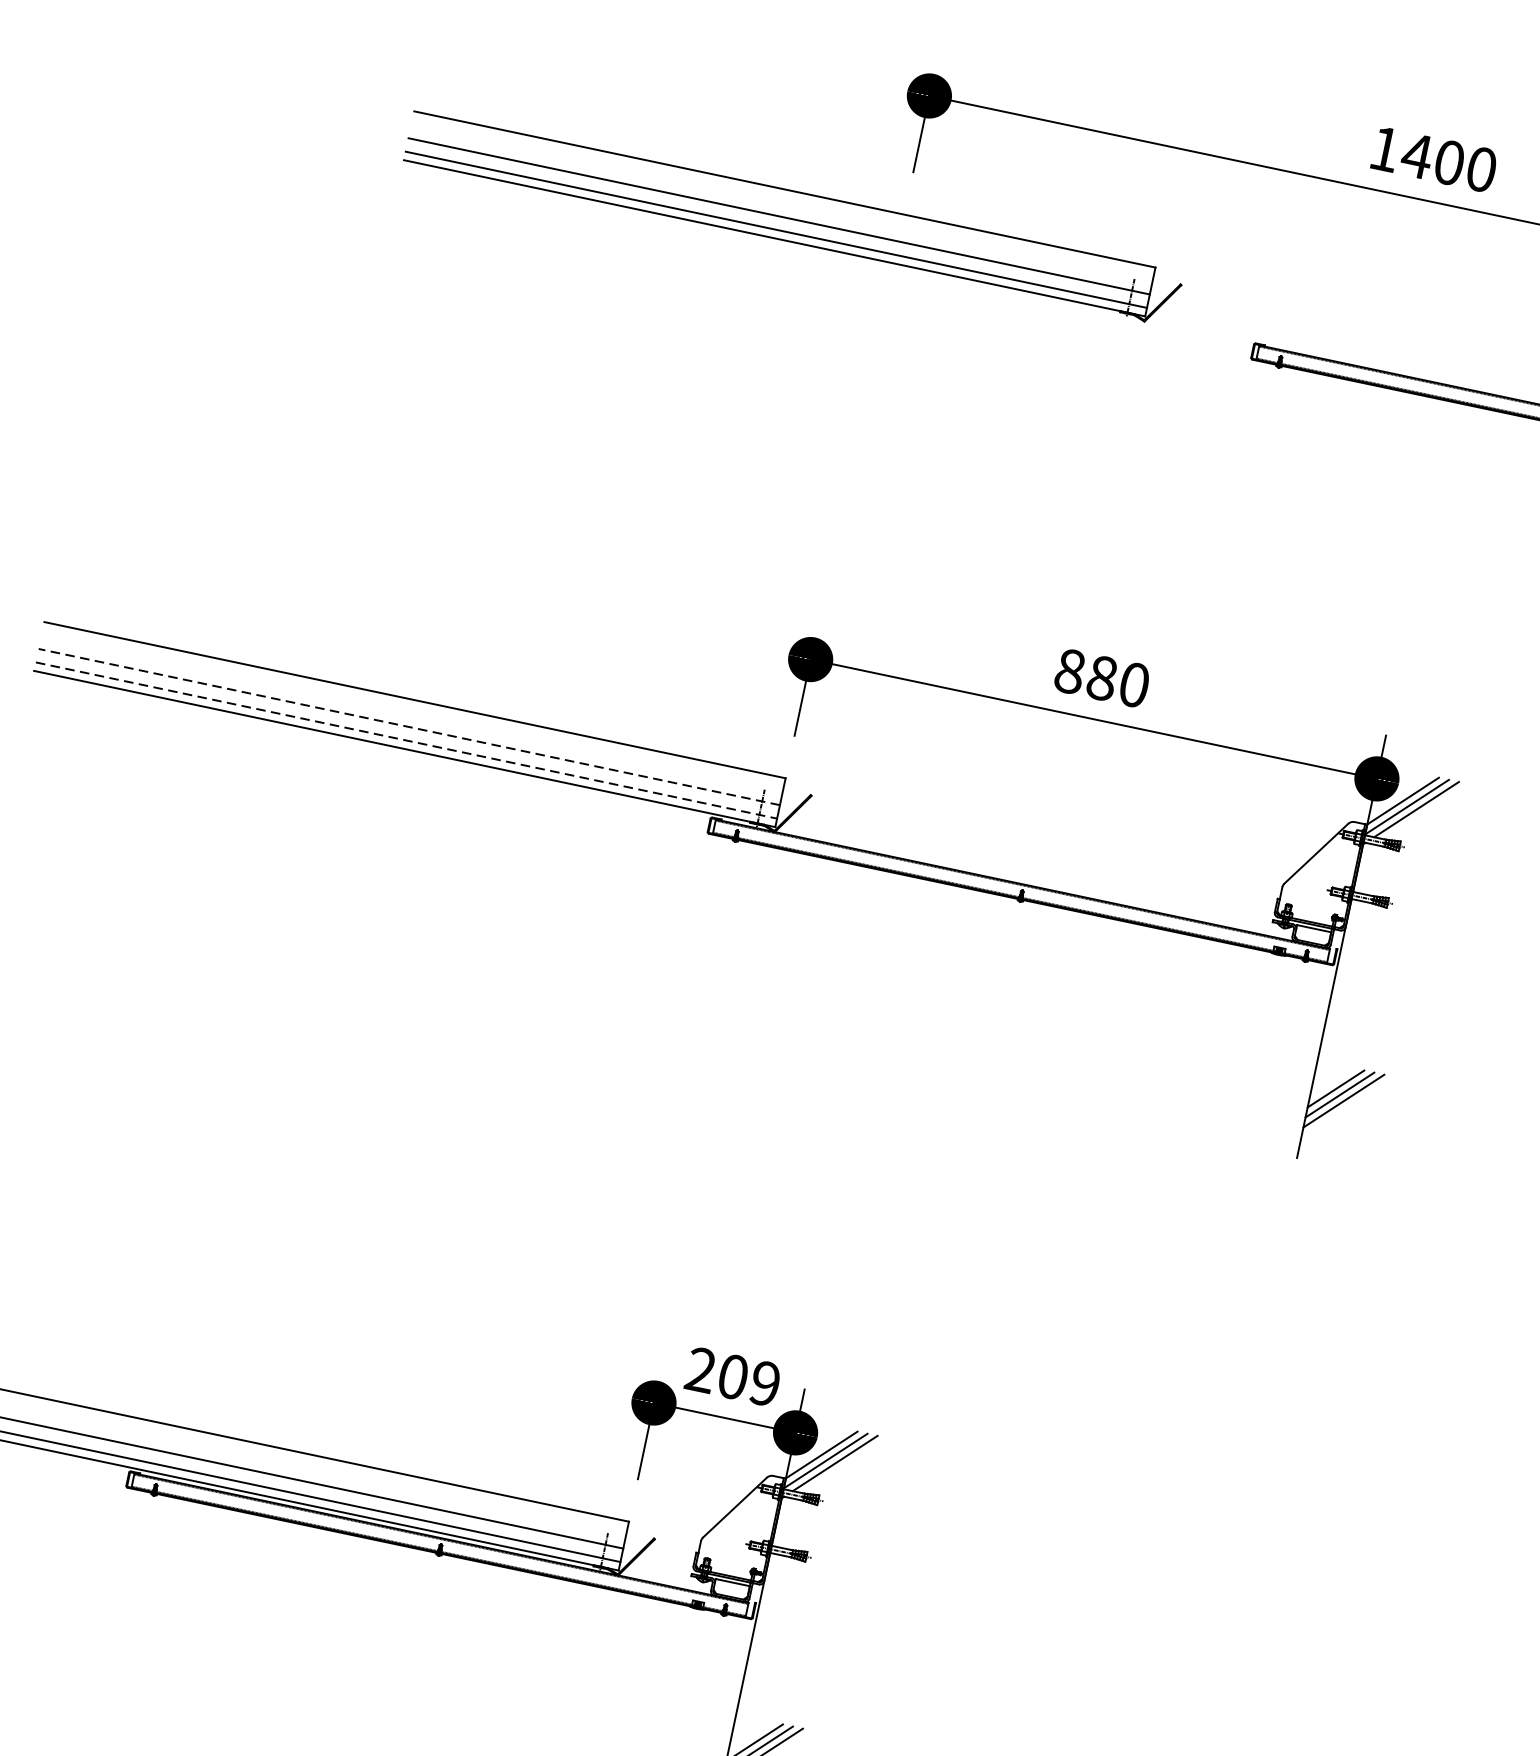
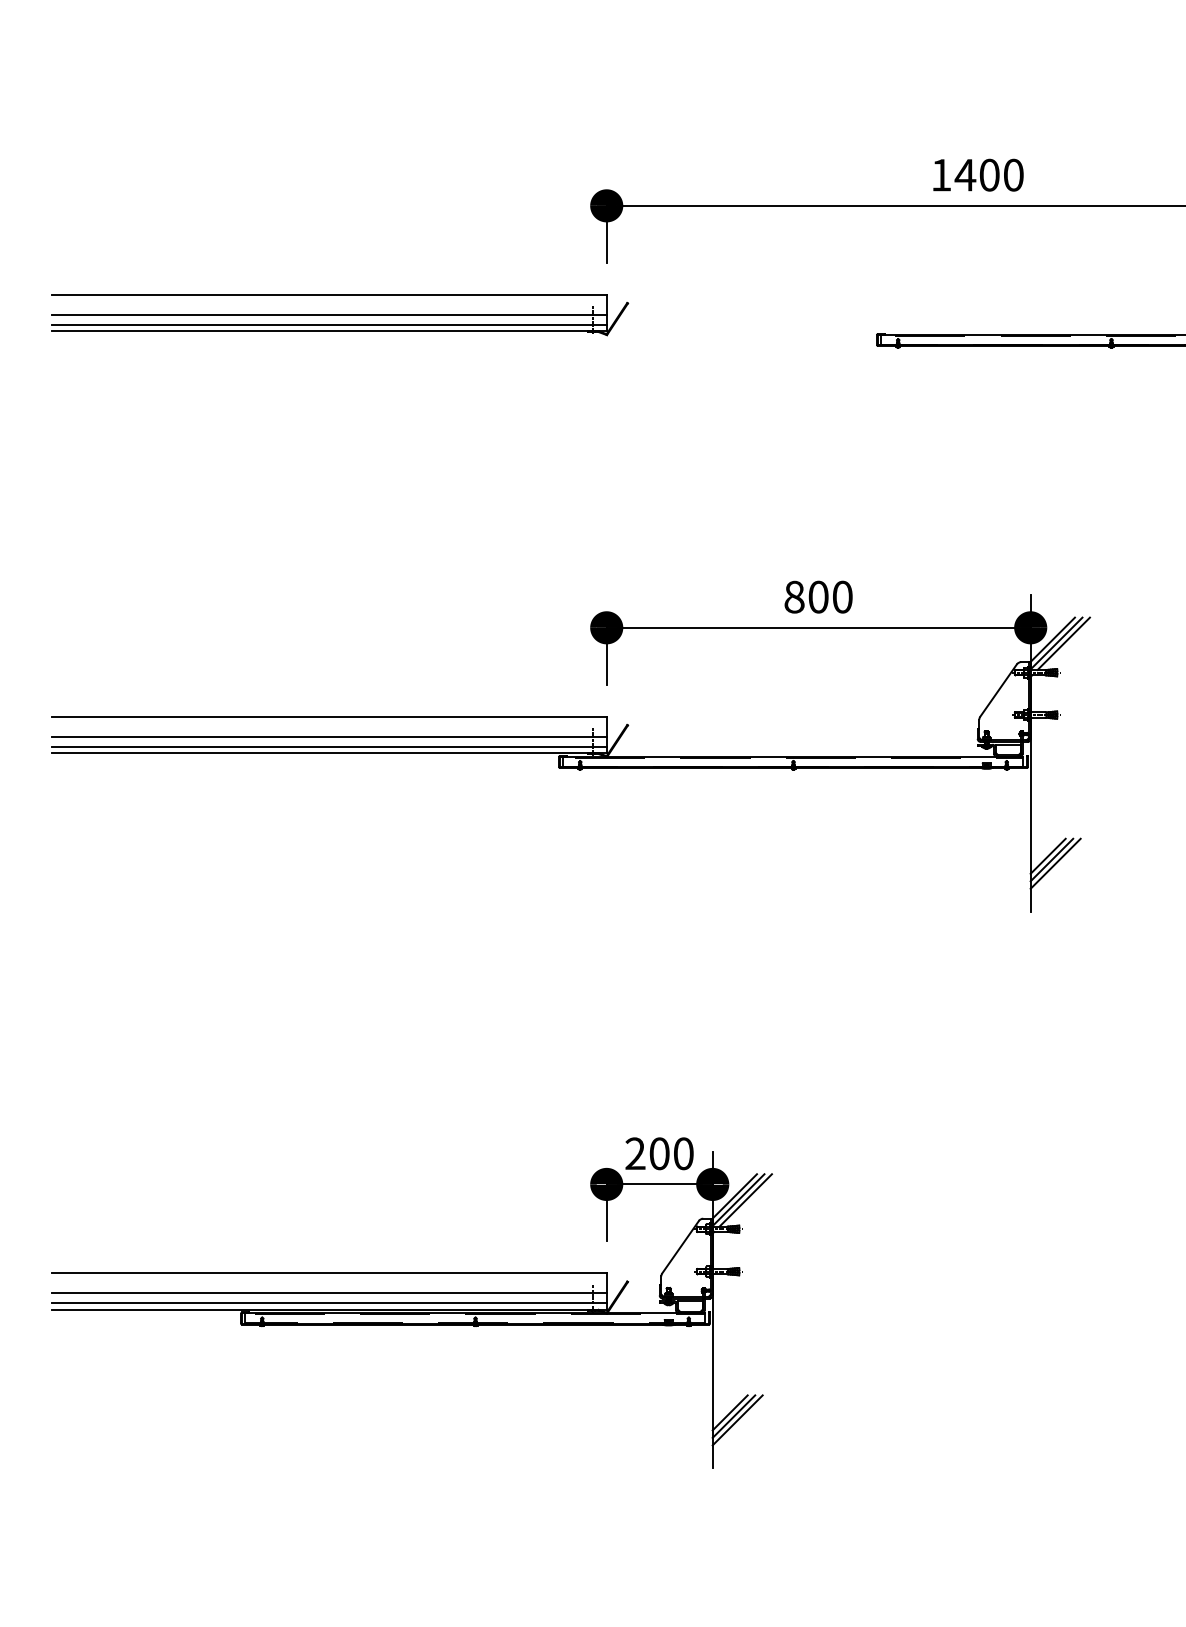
part: (794, 220) -> (340, 315), moved
text: (1102, 677) -> (818, 596), 880 -> 800
line: (408, 726) -> (328, 736), dashed -> solid
line: (406, 740) -> (329, 746), dashed -> solid
text: (765, 1383) -> (683, 1153), 209 -> 200

